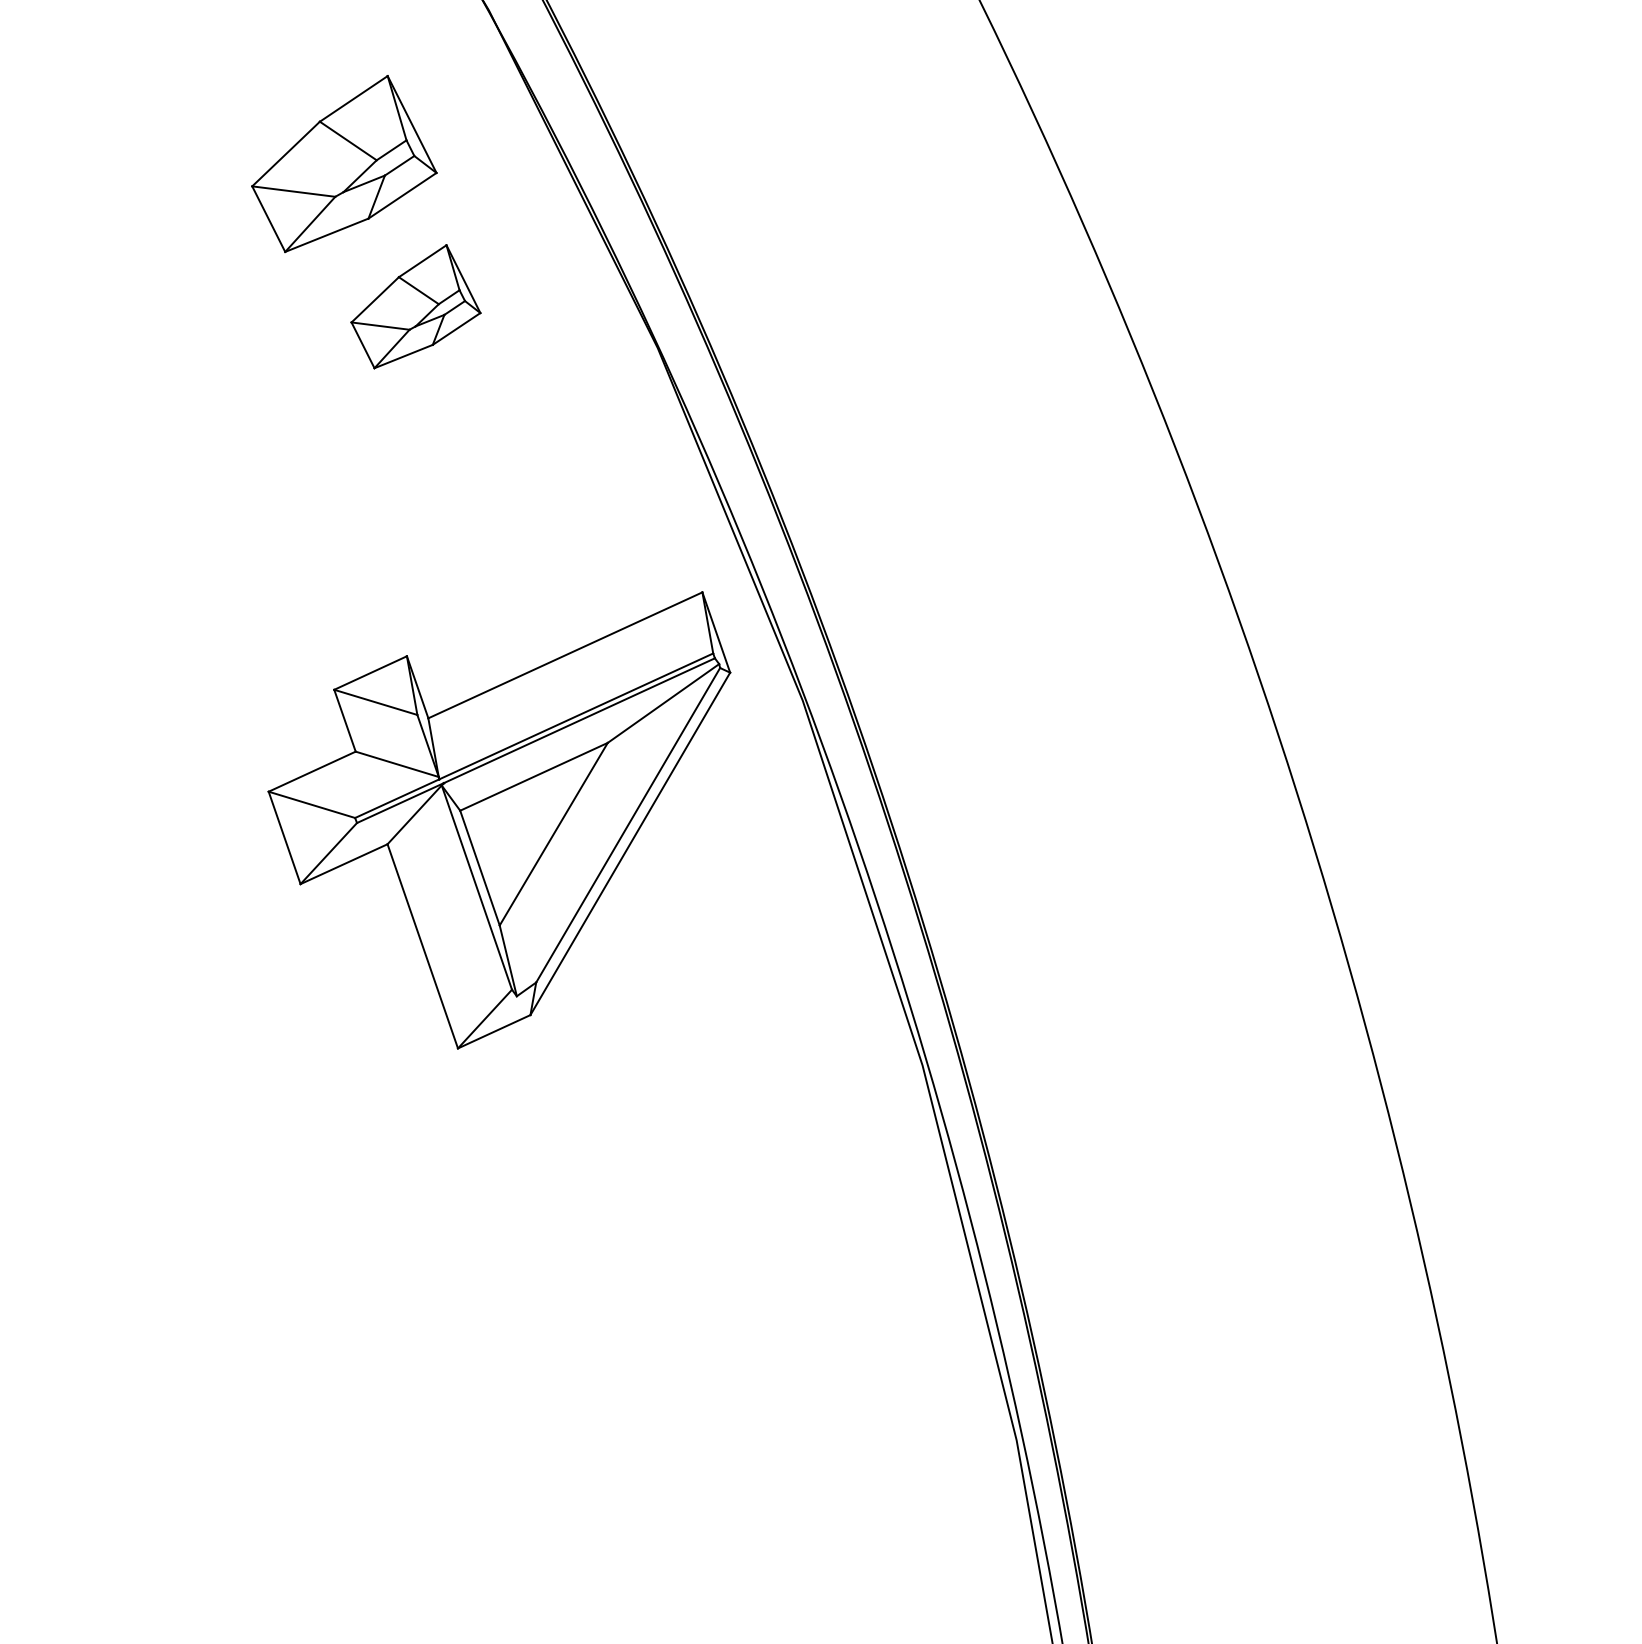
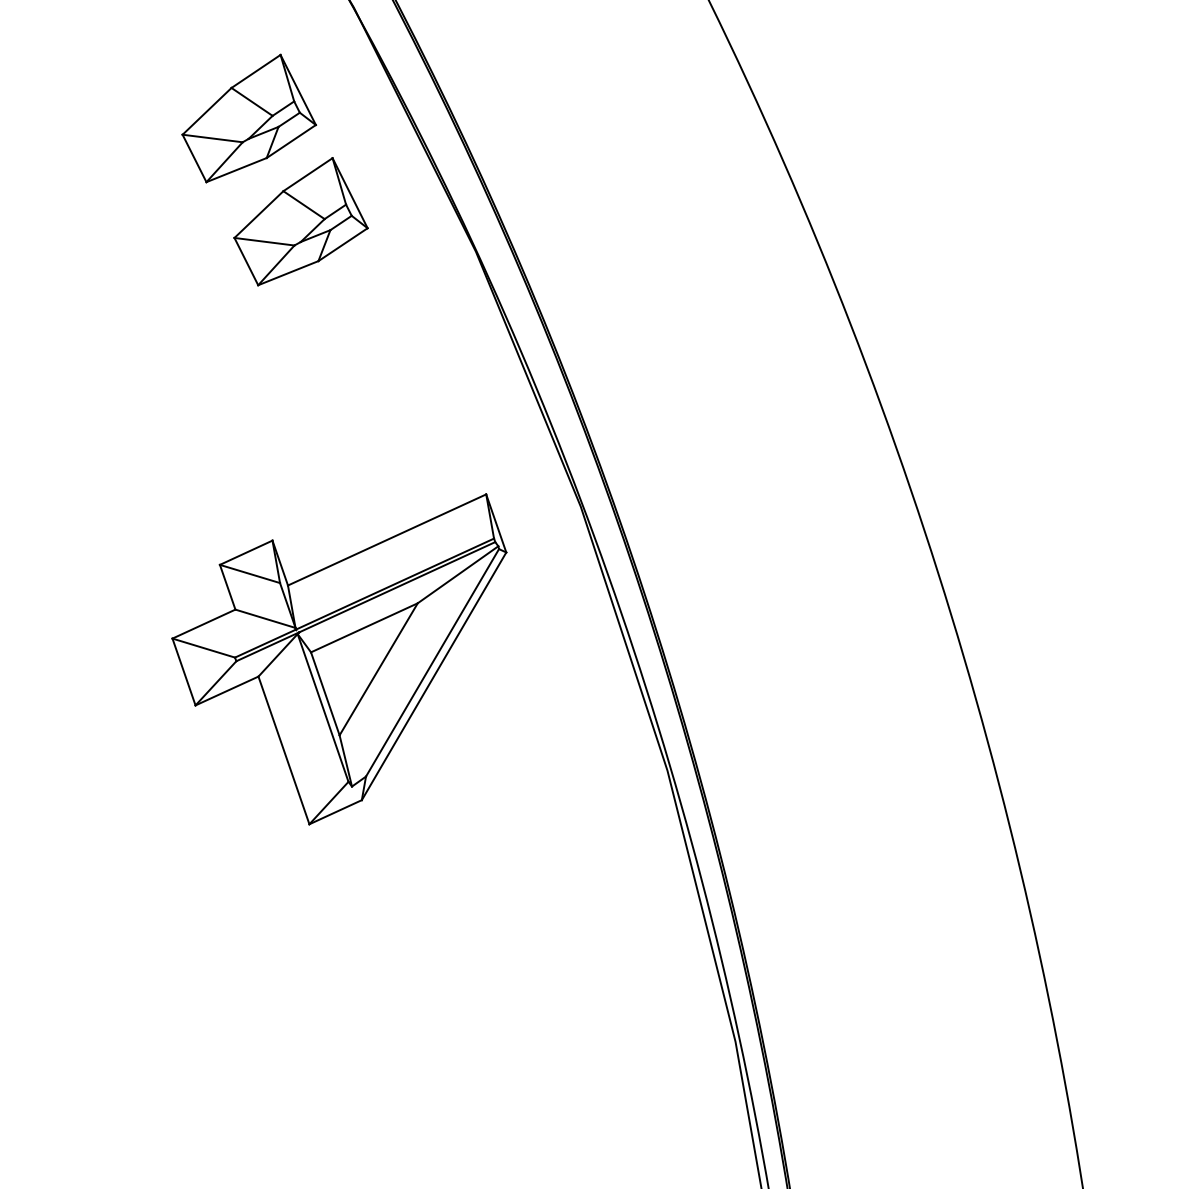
part: (415, 306) -> (300, 221), size x1.43
part: (499, 820) -> (339, 659), moved

